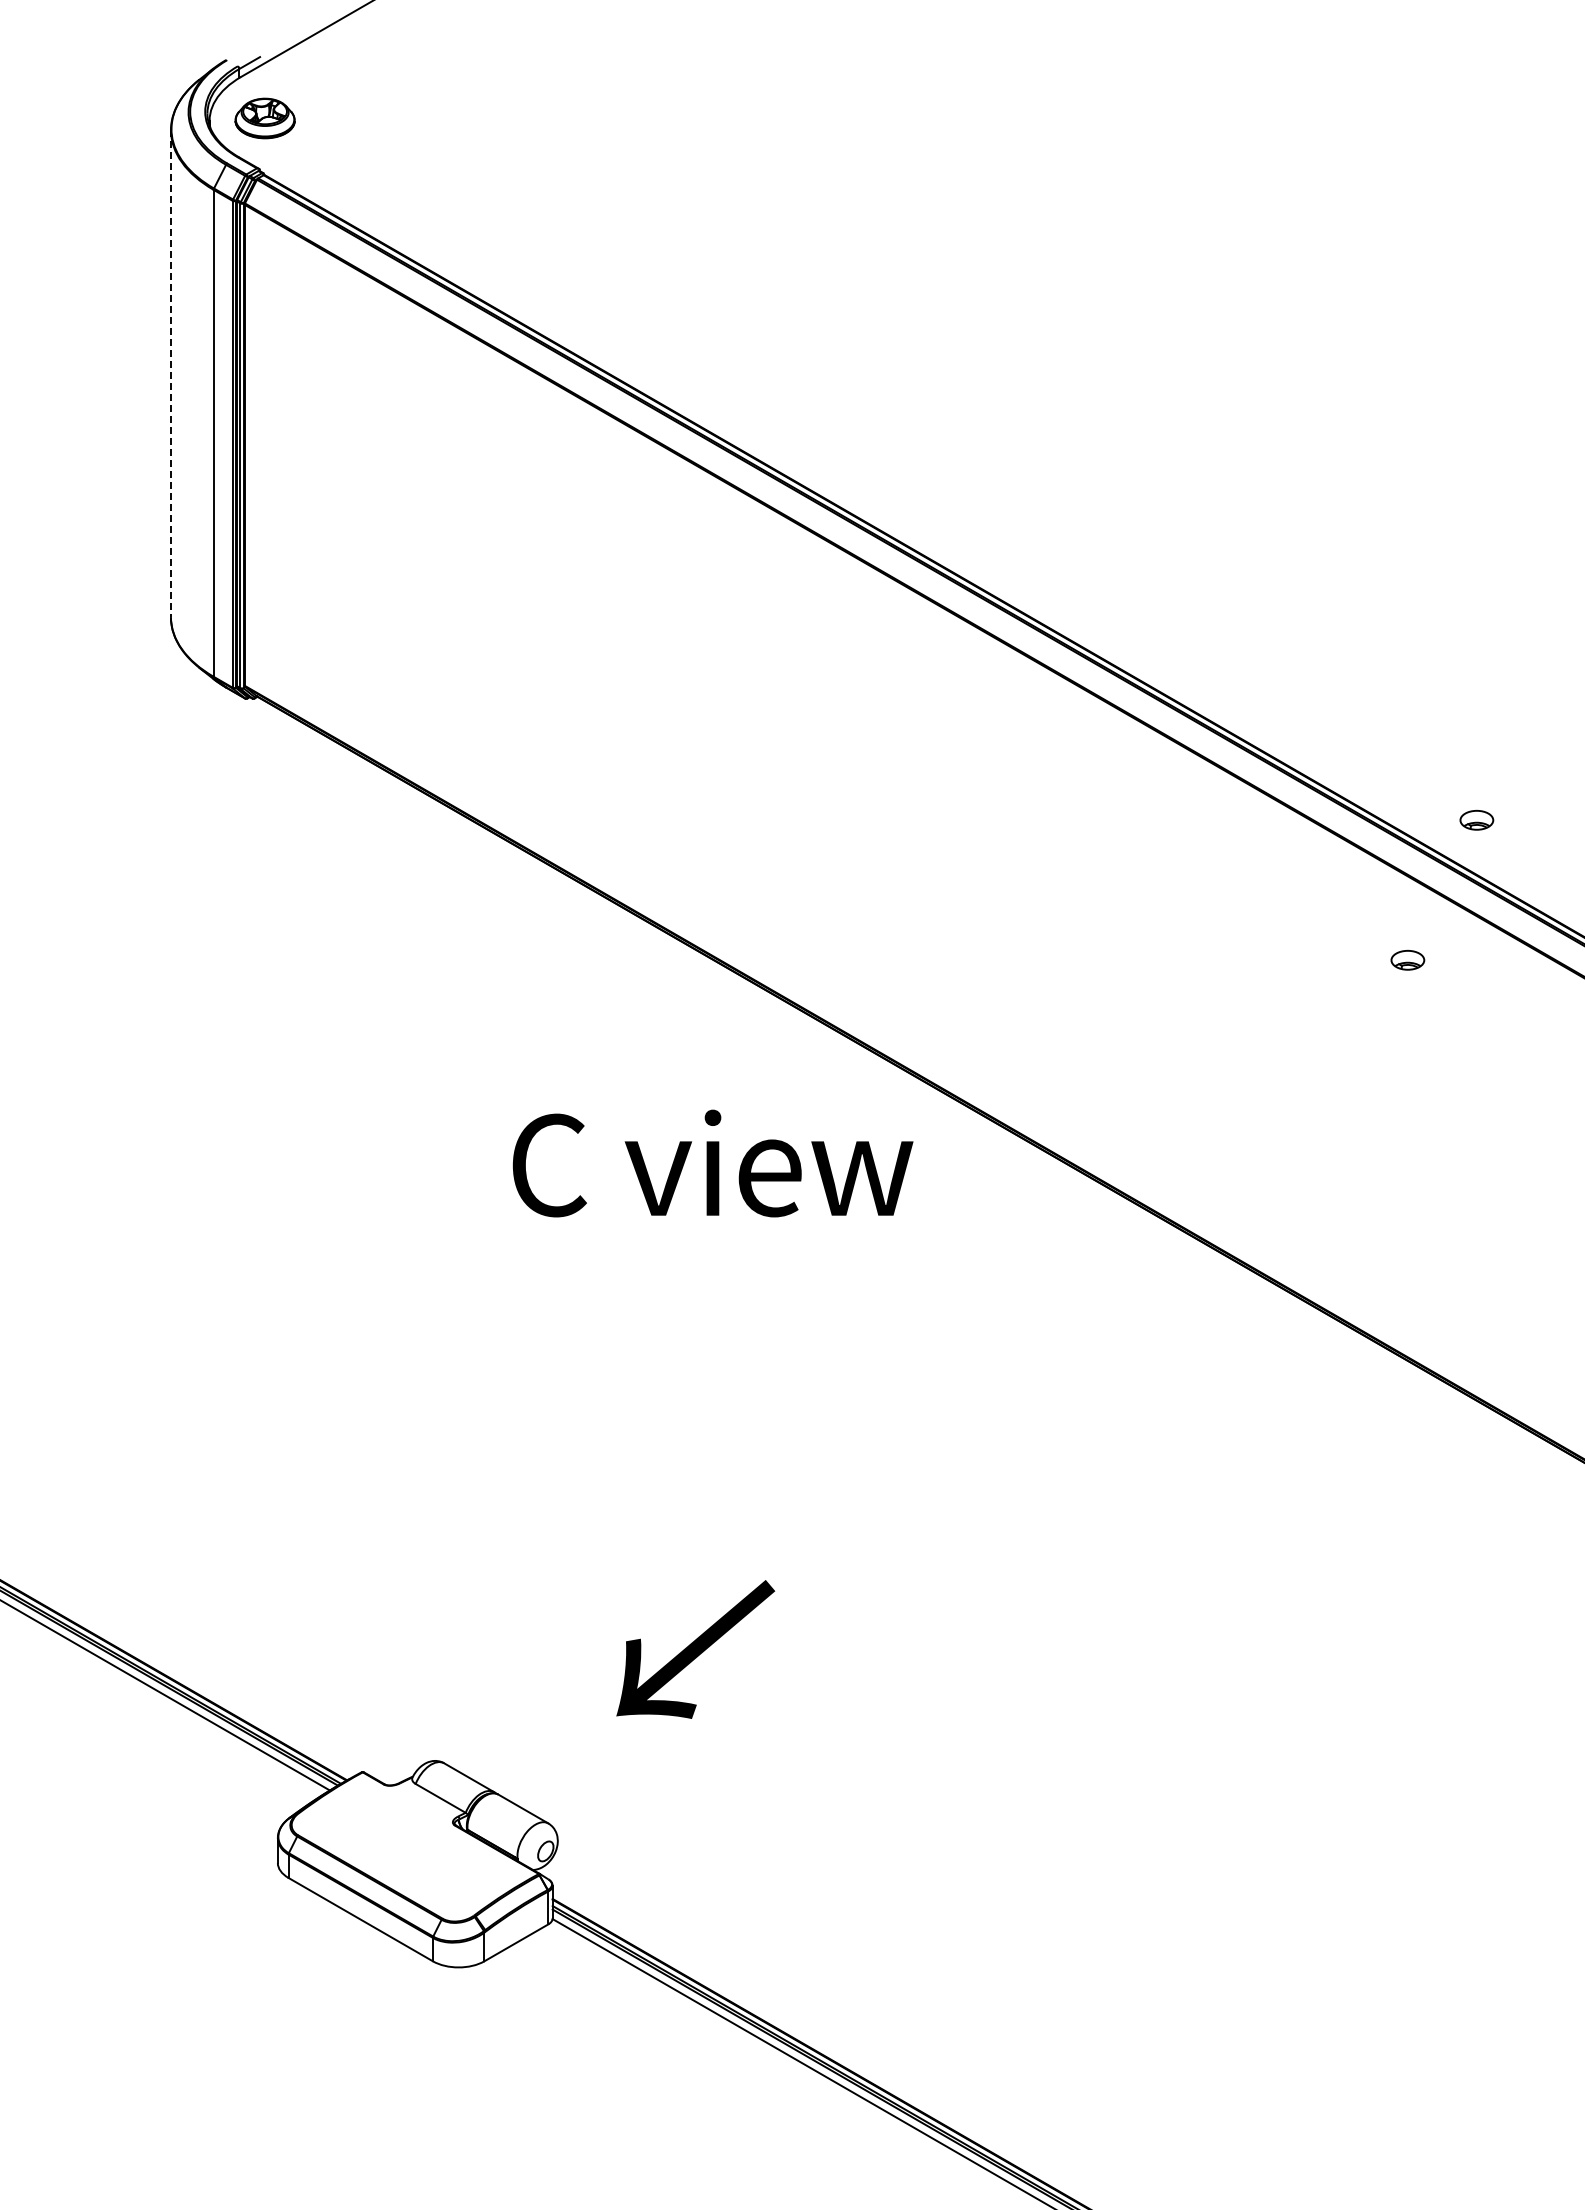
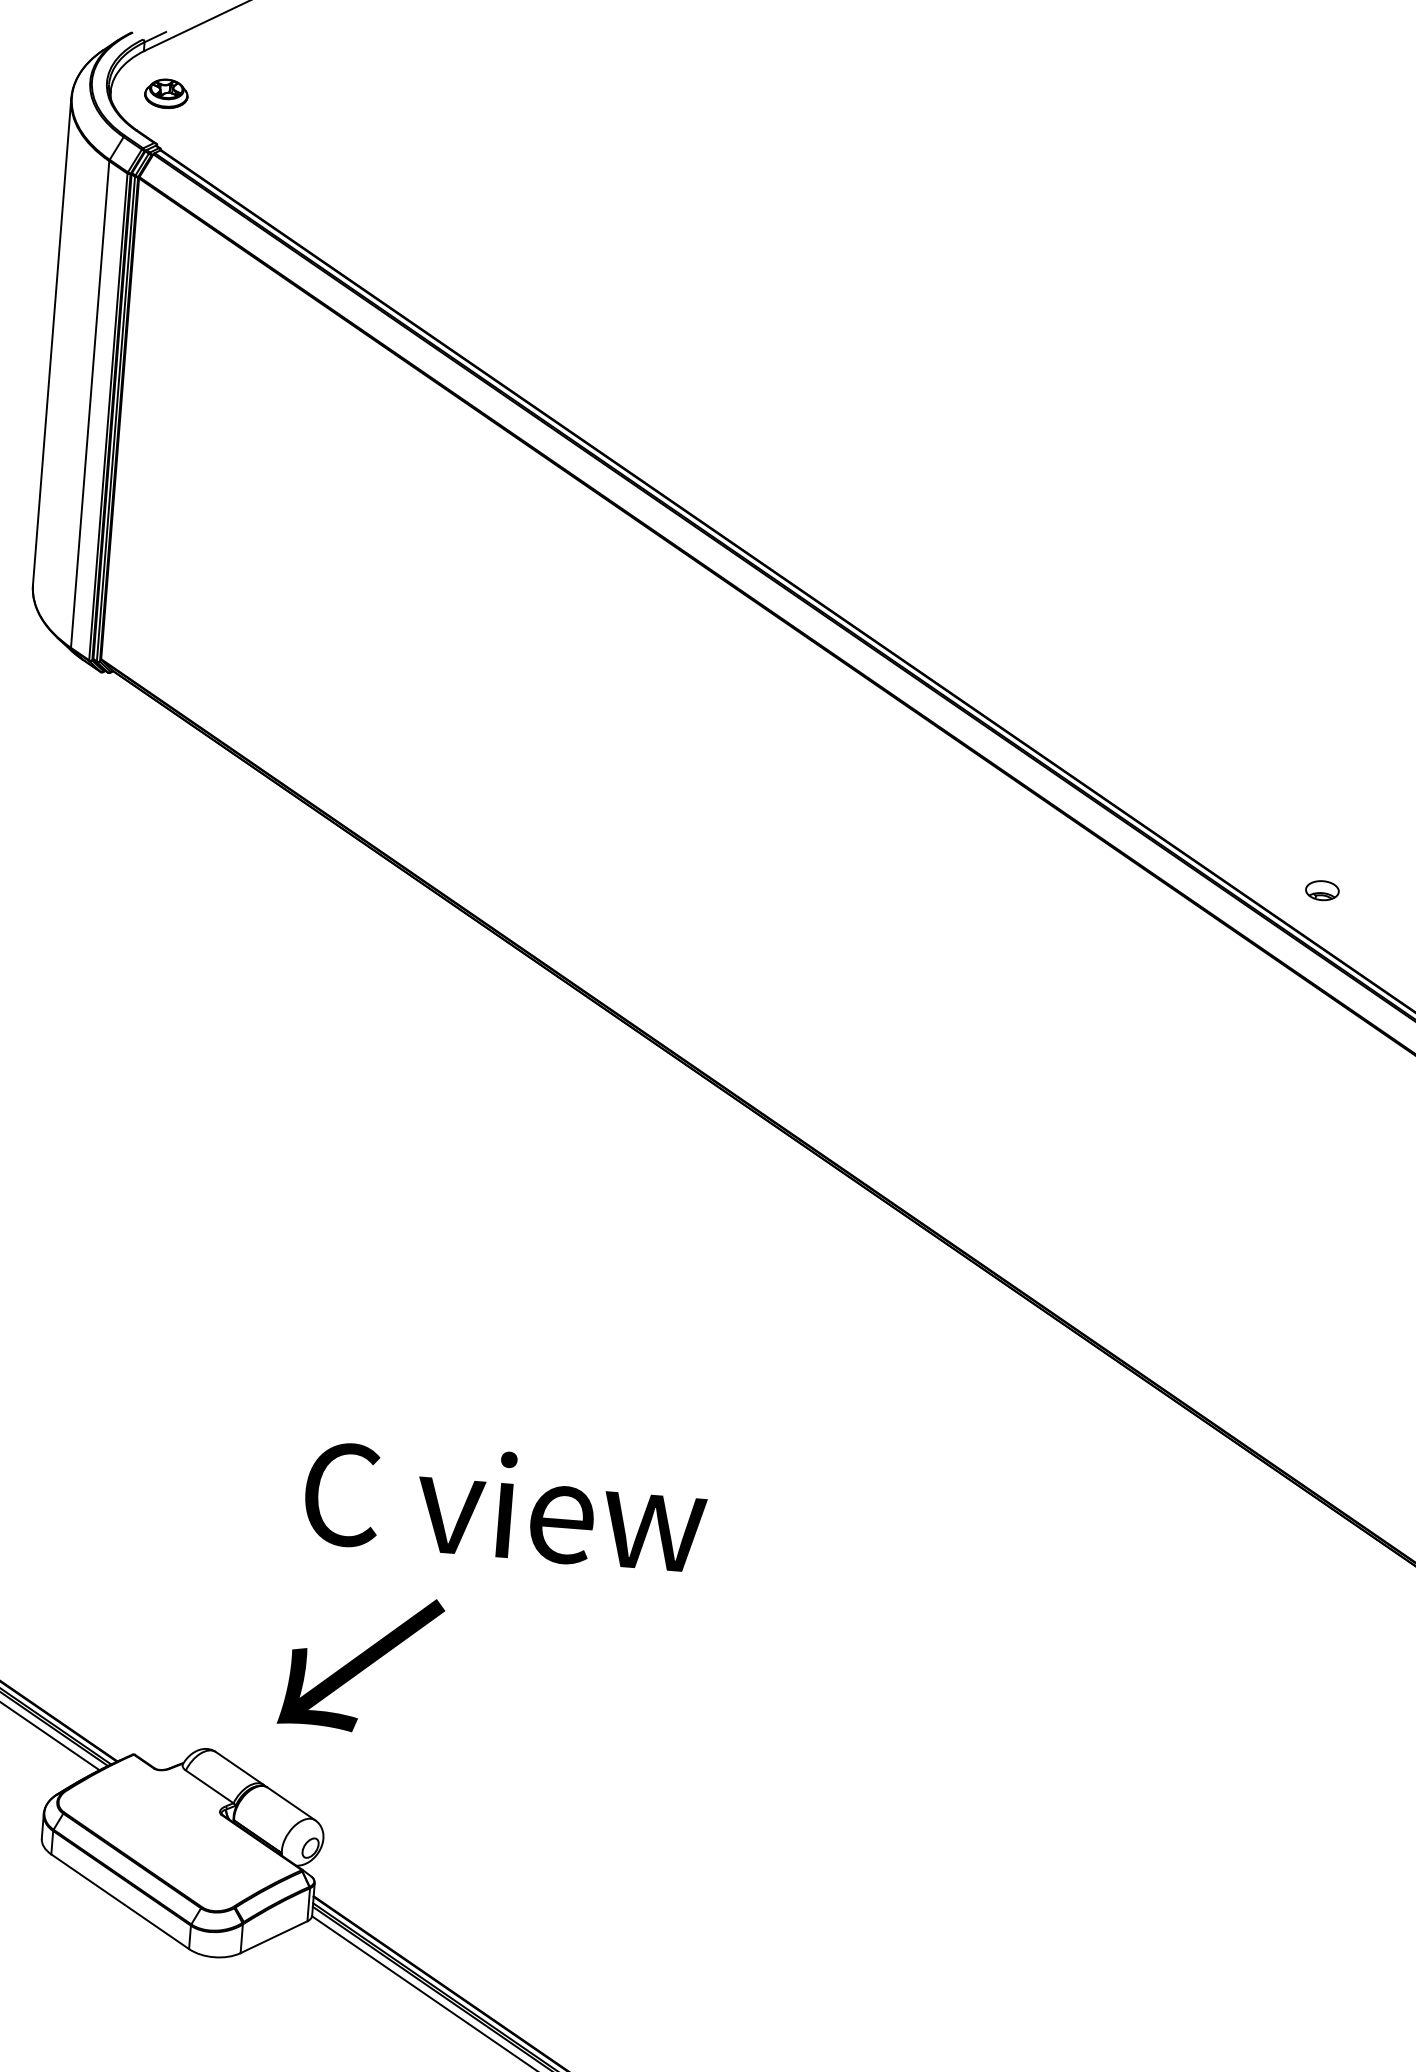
part: (265, 118) -> (166, 93), size x0.71
line: (170, 374) -> (51, 342), dashed -> solid
part: (1407, 960) -> (1242, 1025), removed
text: (712, 1163) -> (505, 1505), moved
text: (695, 1649) -> (361, 1663), moved

